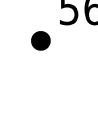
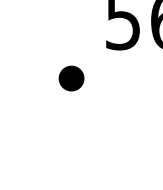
part: (40, 40) -> (70, 78), size x0.71

